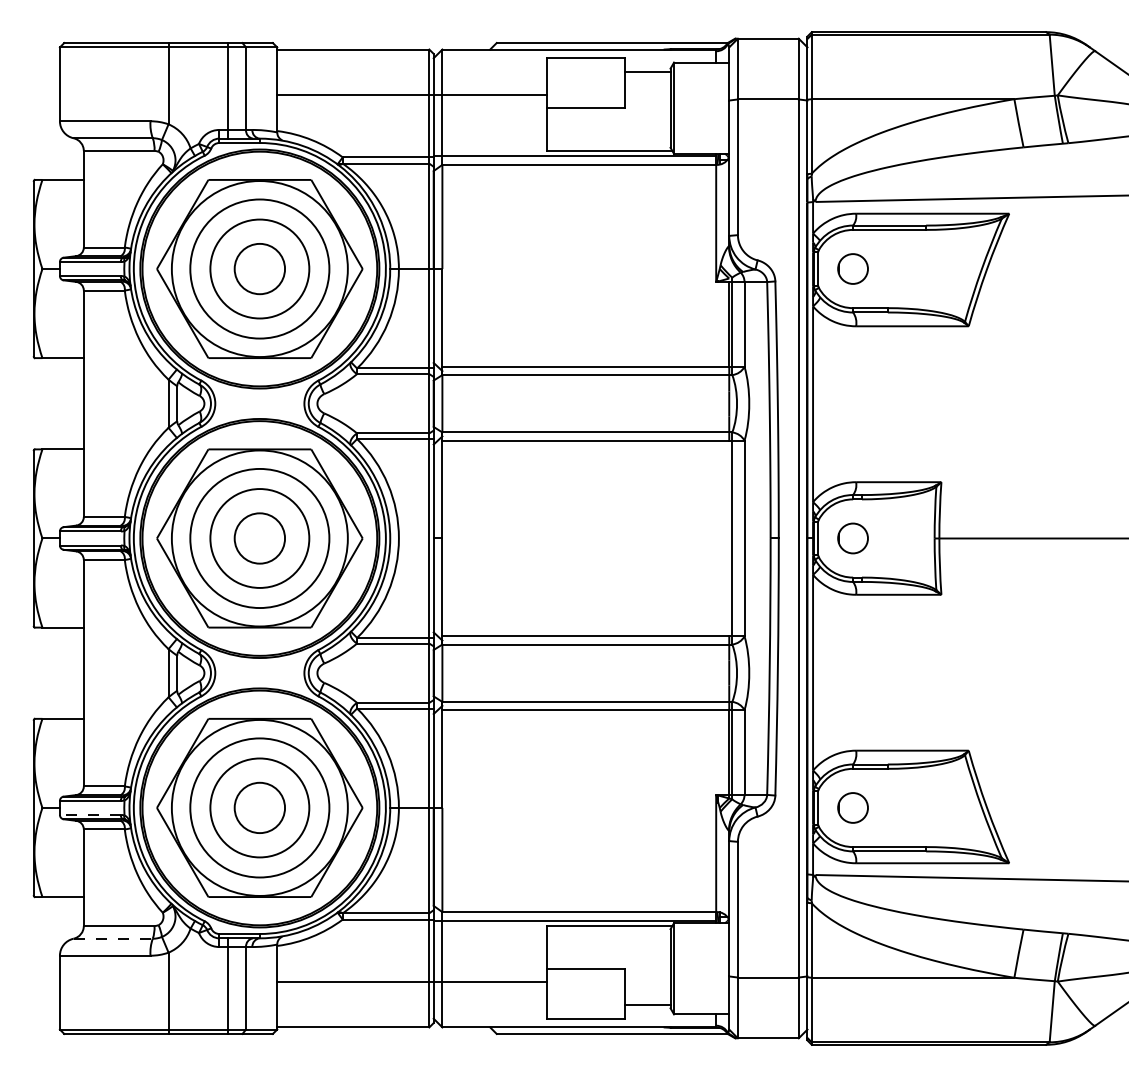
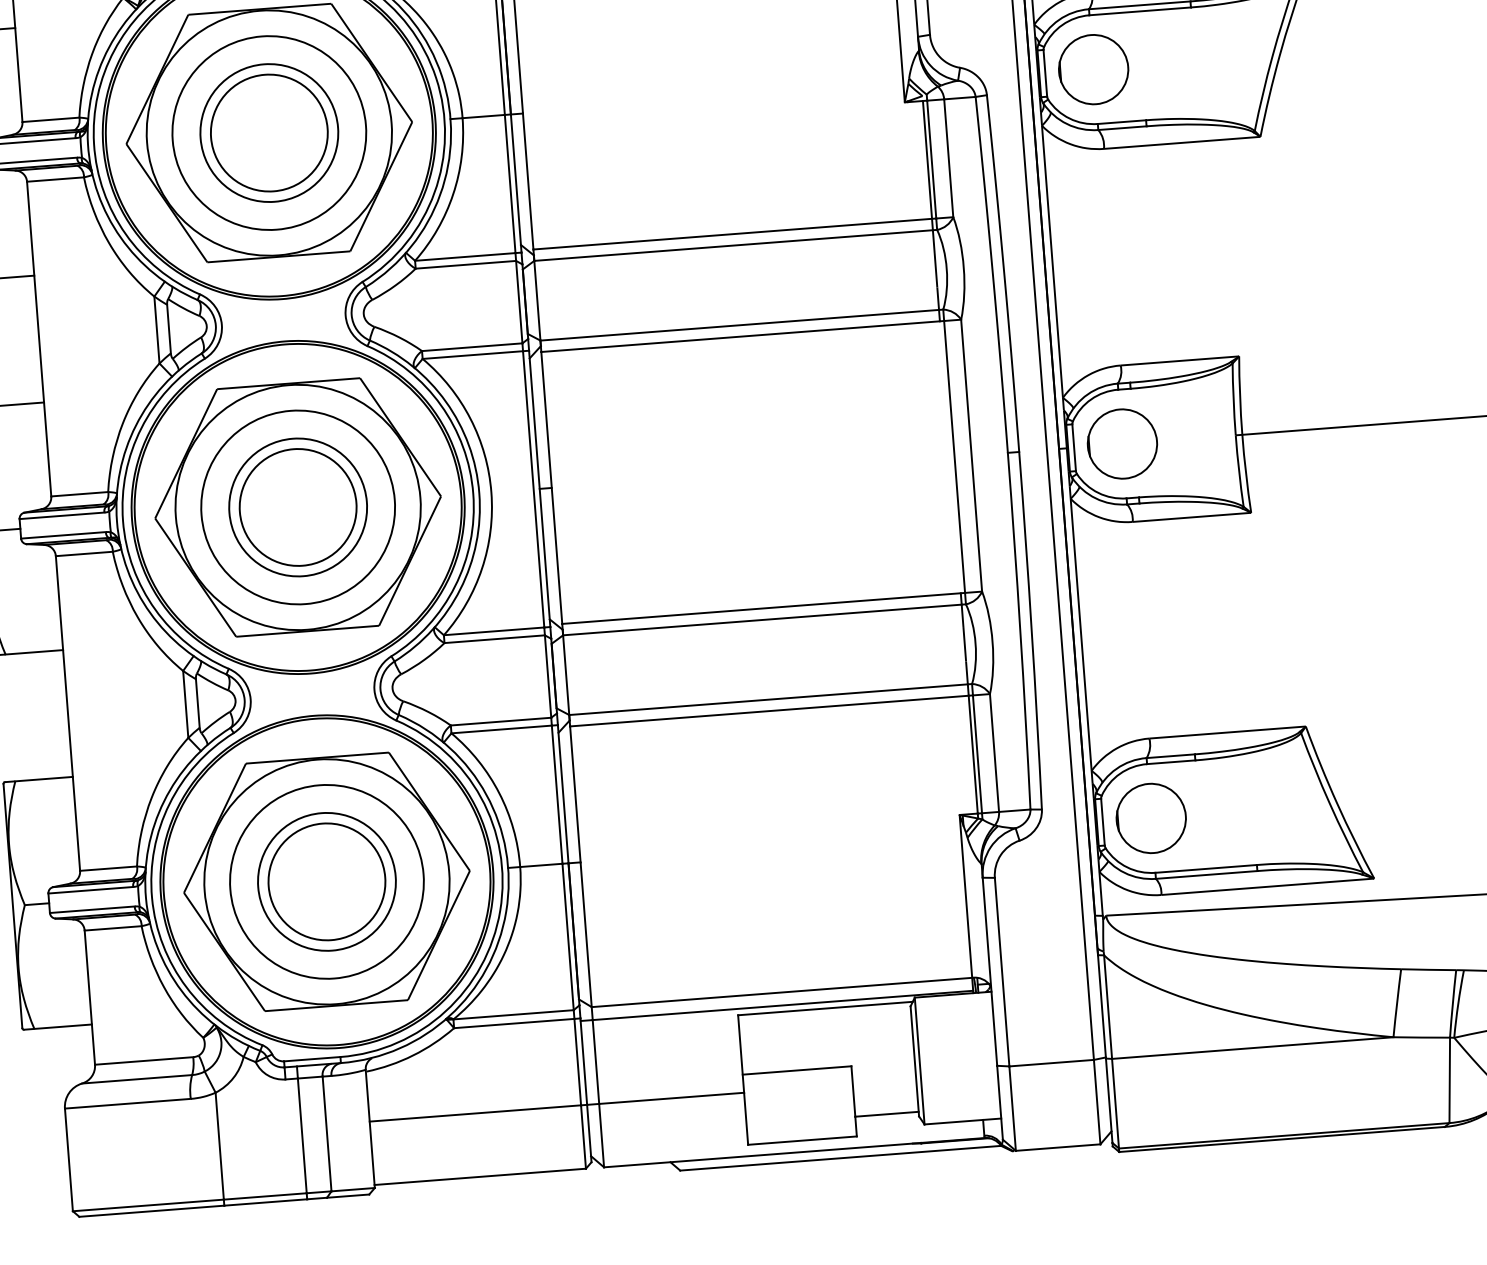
circle: (259, 268) -> (268, 132), size x1.67
circle: (852, 268) -> (1092, 68), size x1.67
circle: (259, 538) -> (297, 507), size x1.67
part: (852, 538) -> (1121, 444), size x1.67
circle: (259, 807) -> (326, 881), size x1.67
circle: (852, 807) -> (1150, 817), size x1.67
line: (90, 814) -> (92, 909), dashed -> solid
line: (113, 938) -> (137, 1078), dashed -> solid

